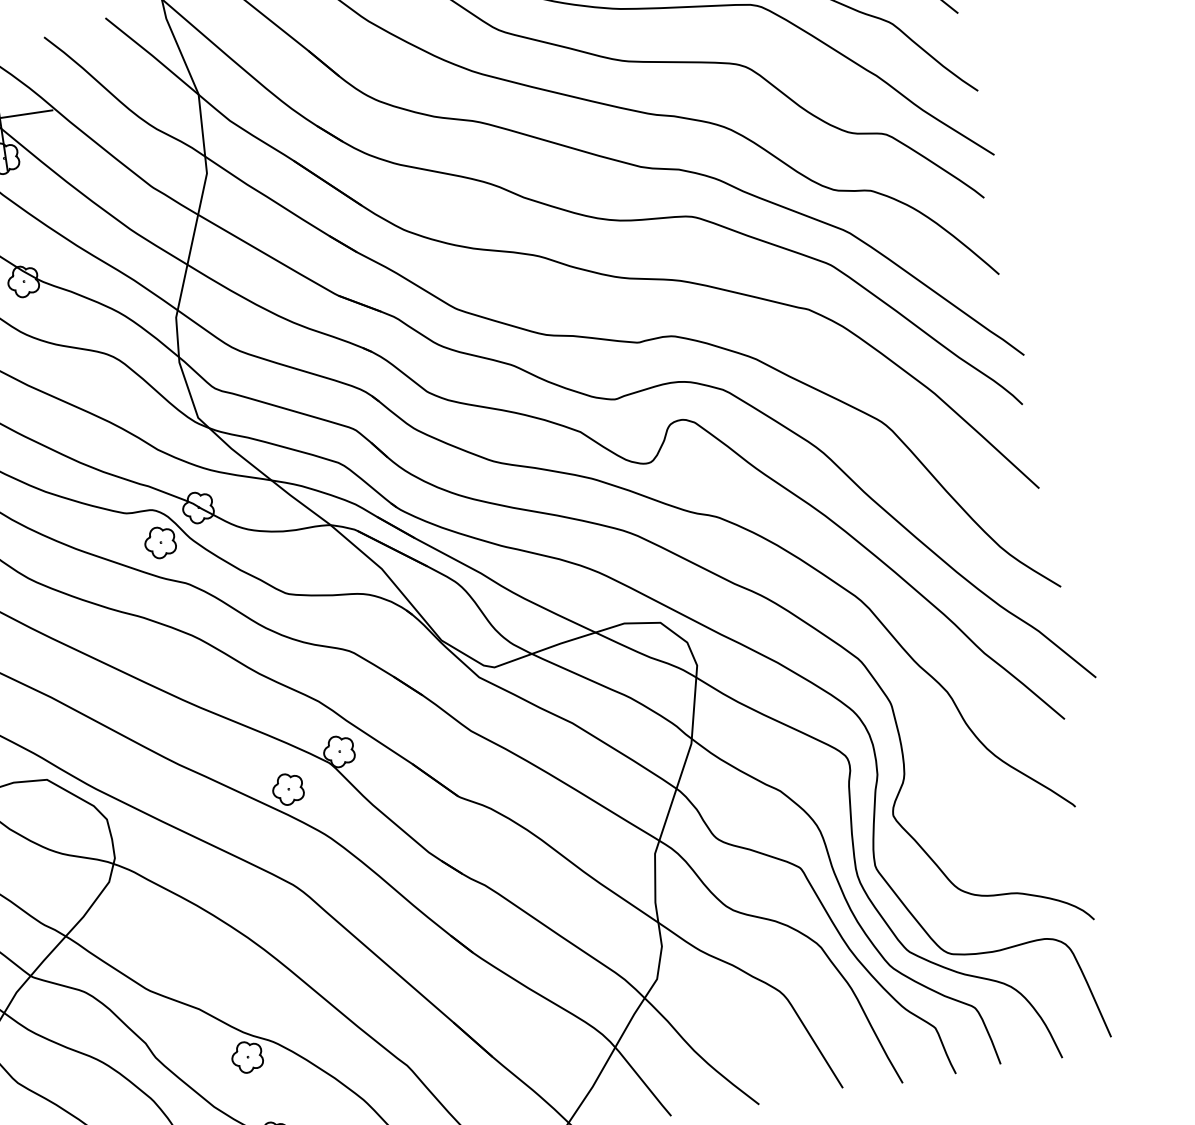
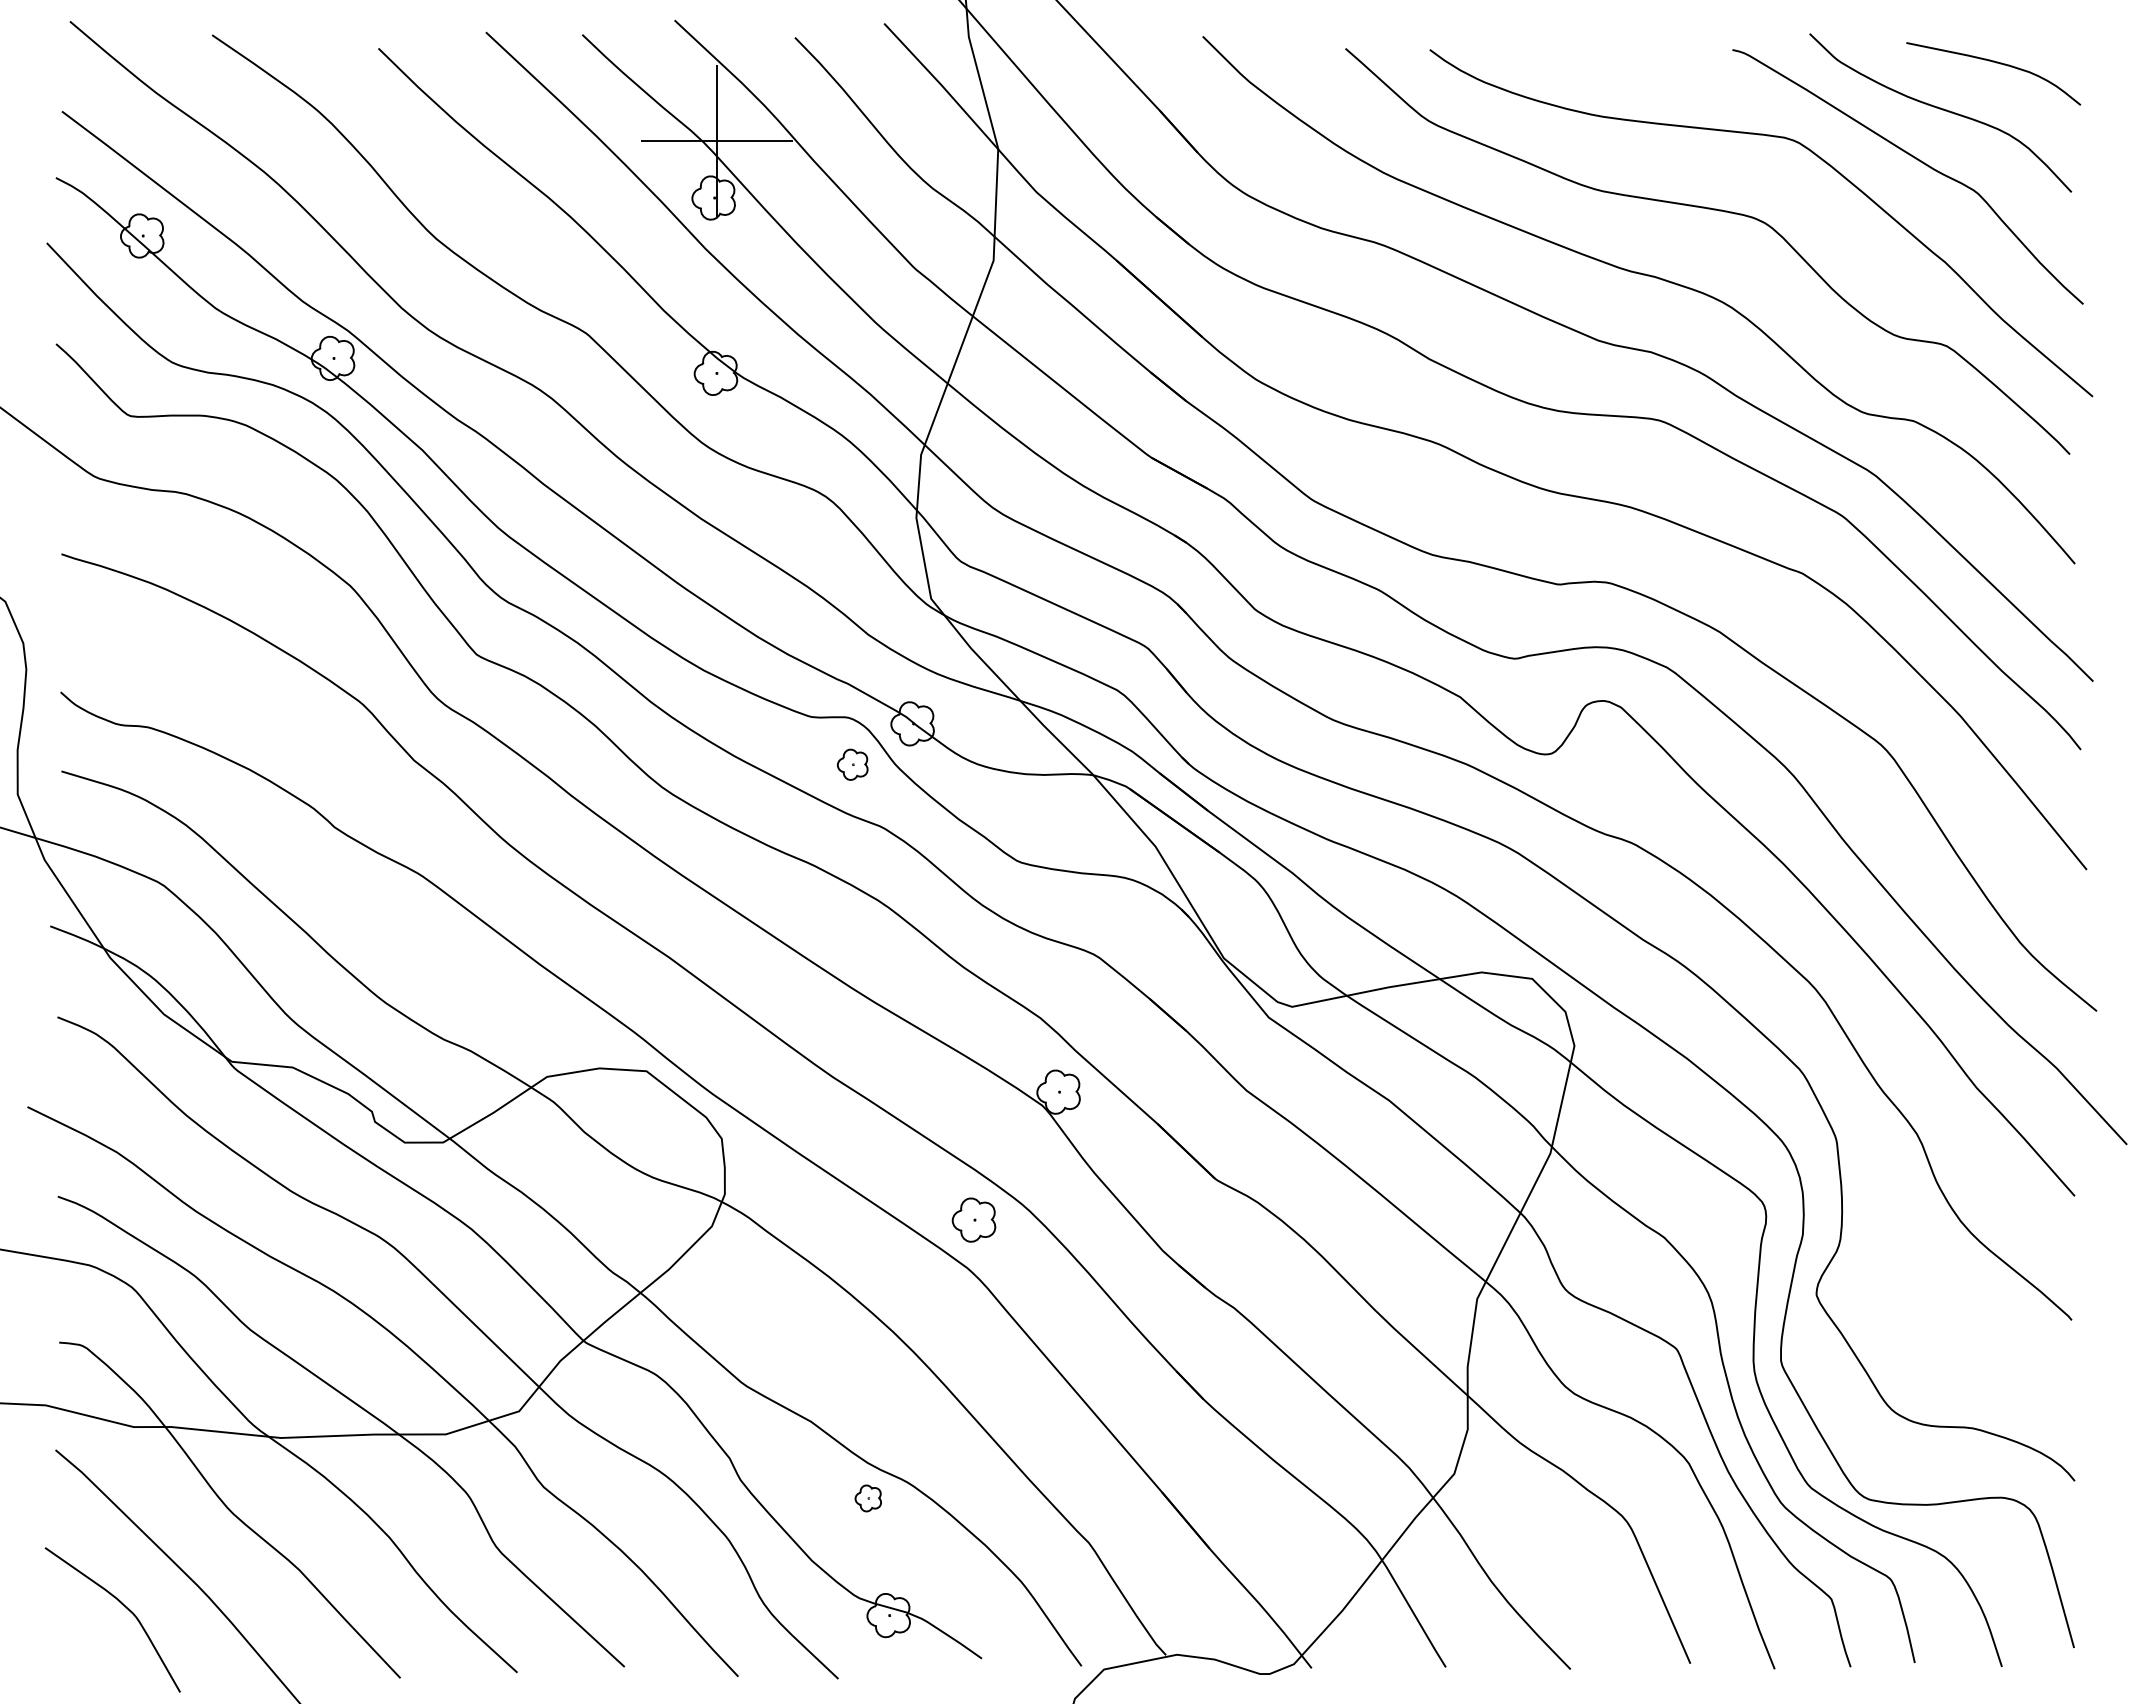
part: (160, 542) -> (852, 764), size x0.7
part: (287, 788) -> (973, 1219), moved
part: (247, 1057) -> (868, 1498), size x0.6

